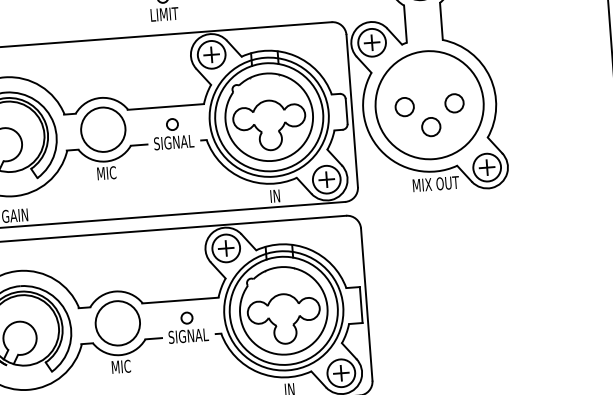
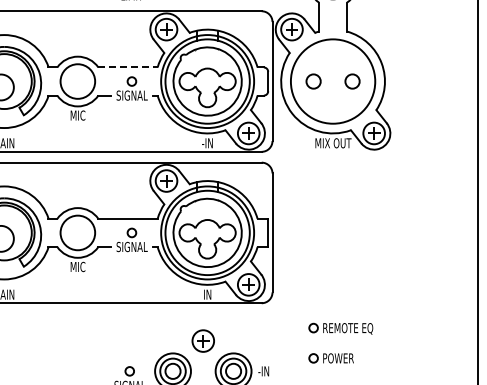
line: (165, 107) -> (127, 67), solid -> dashed
circle: (431, 126) -> (333, 98), removed
text: (275, 196) -> (207, 143), IN -> -IN

